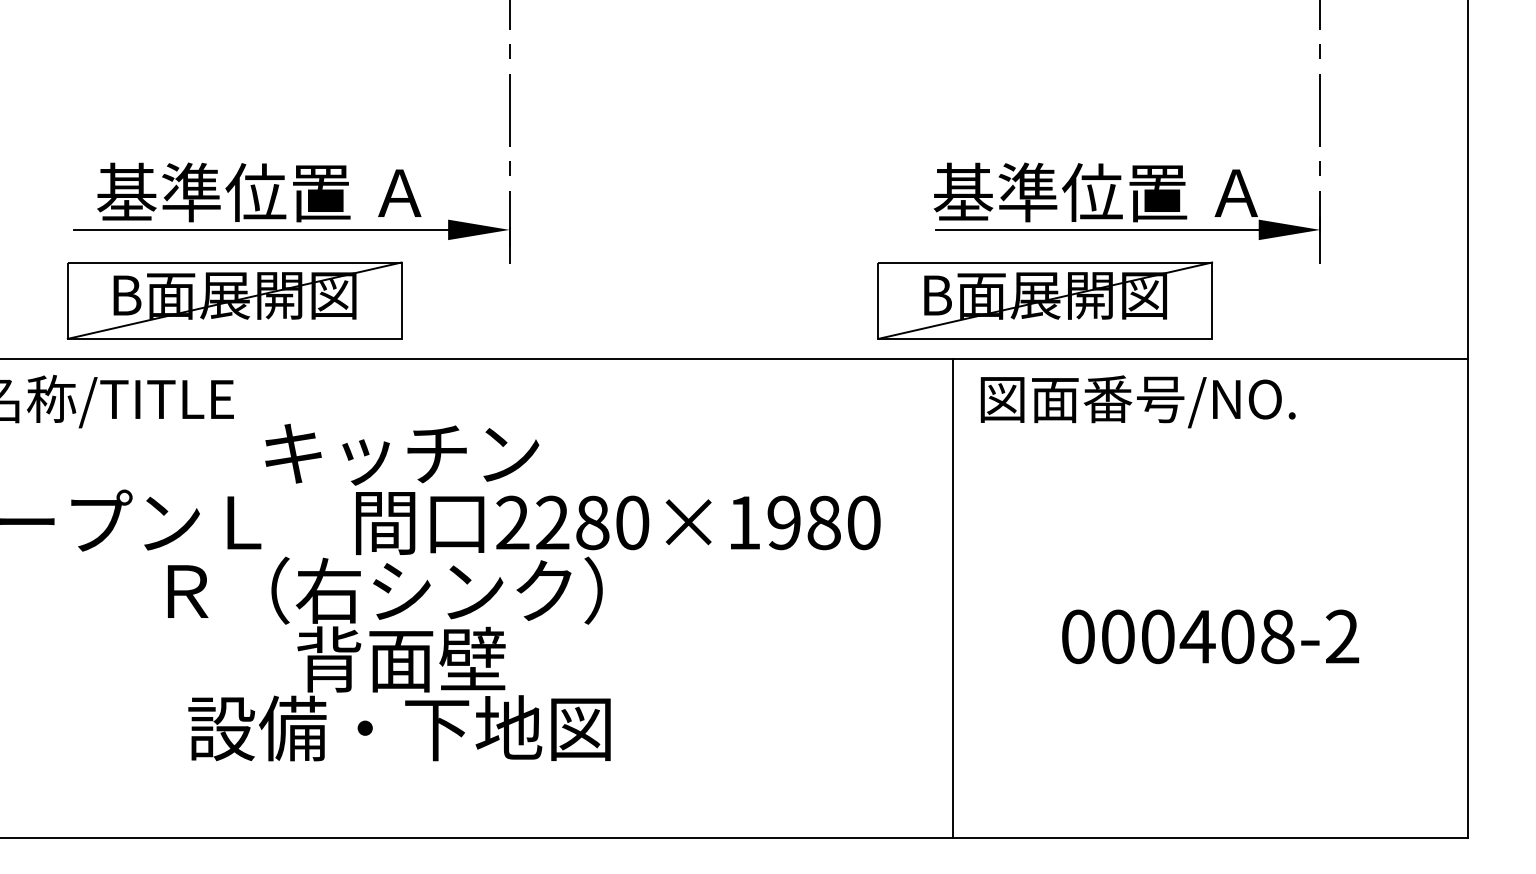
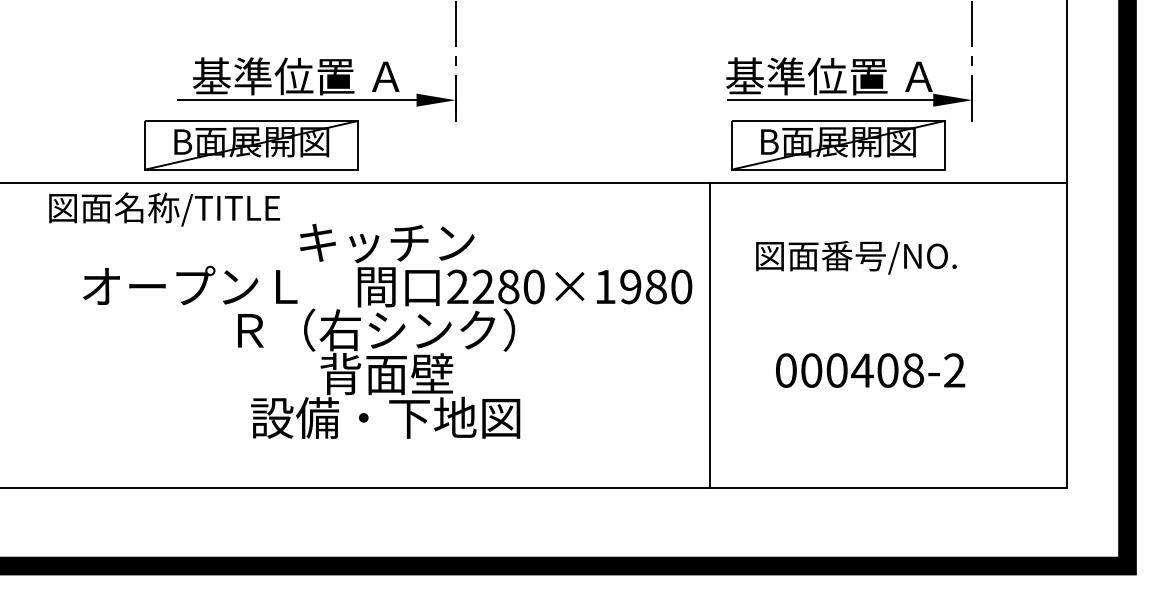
part: (234, 300) -> (251, 145), moved
part: (1044, 300) -> (837, 145), moved
text: (1138, 401) -> (856, 257), moved
line: (953, 597) -> (710, 334), moved
text: (1210, 636) -> (870, 370), moved

